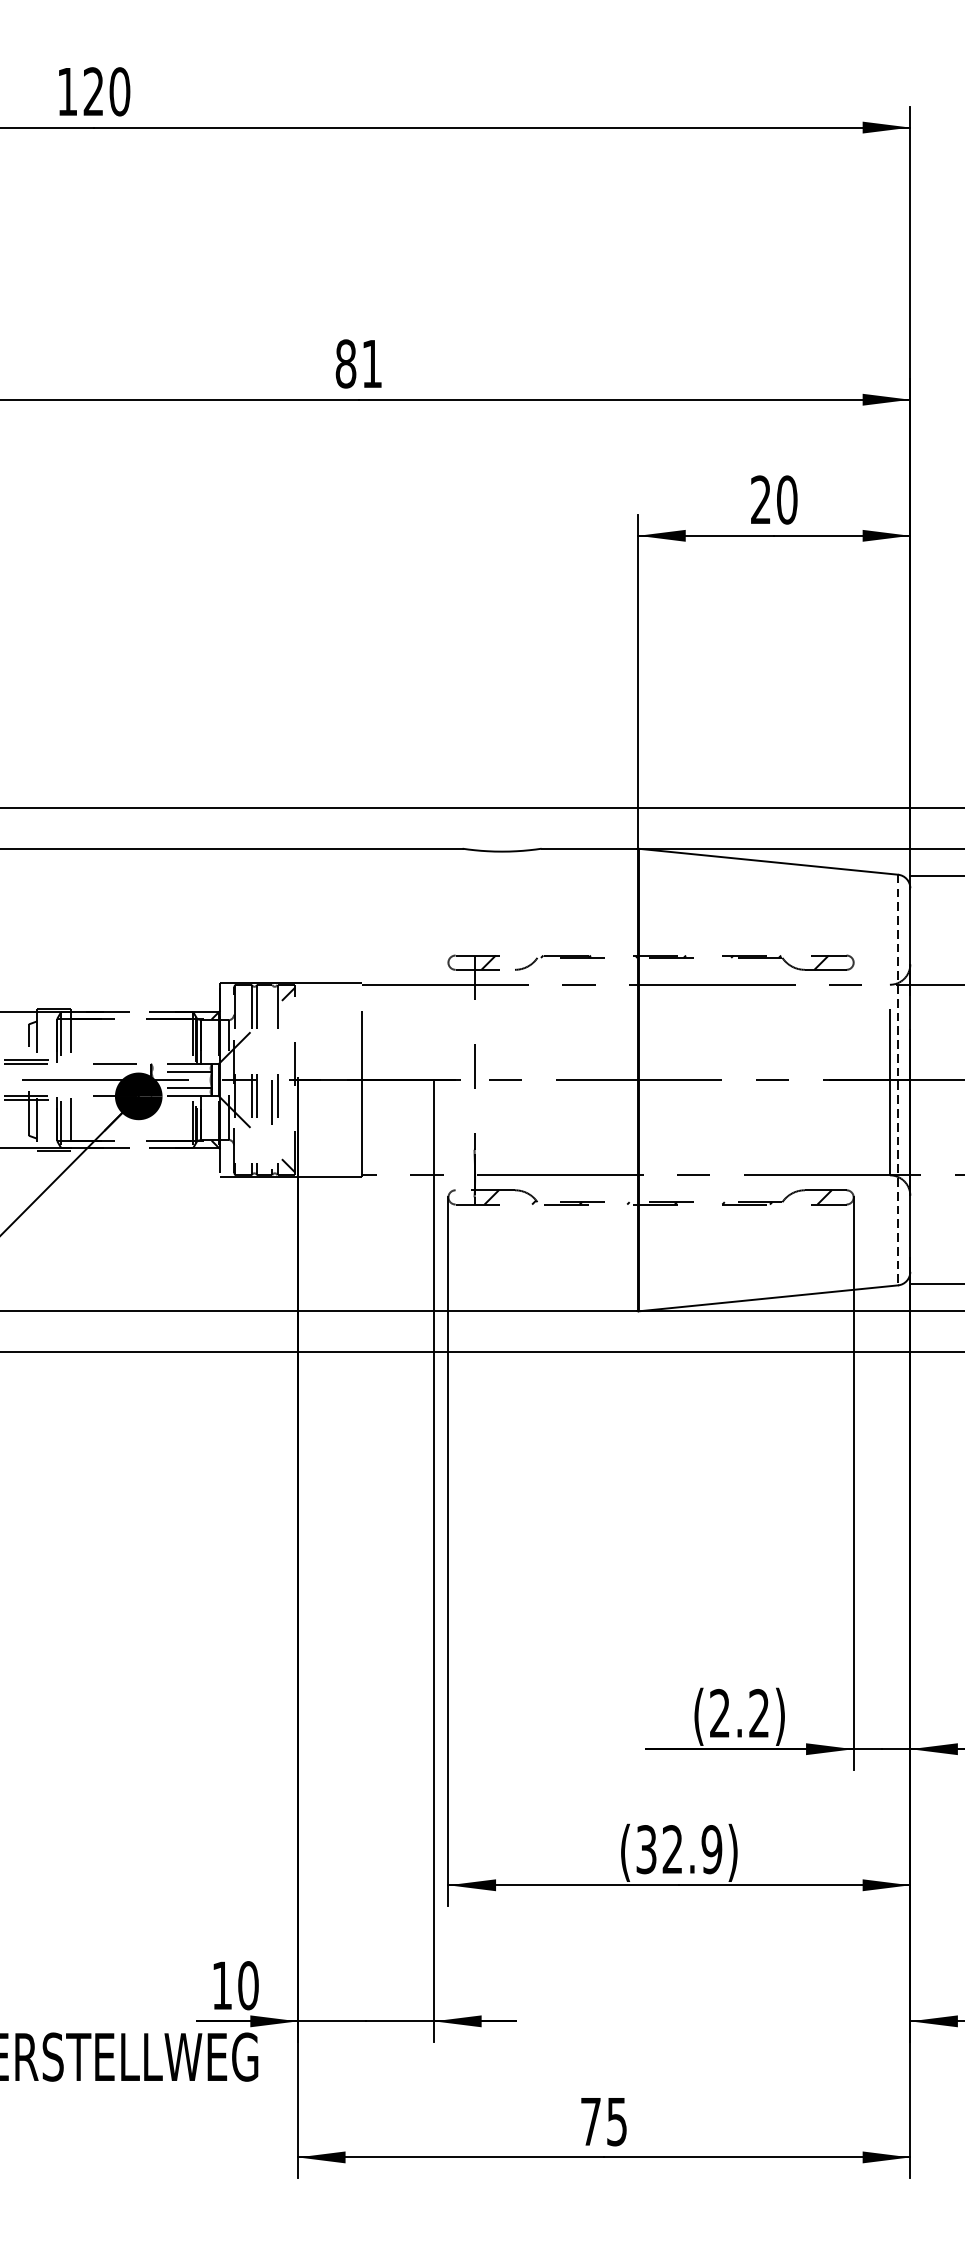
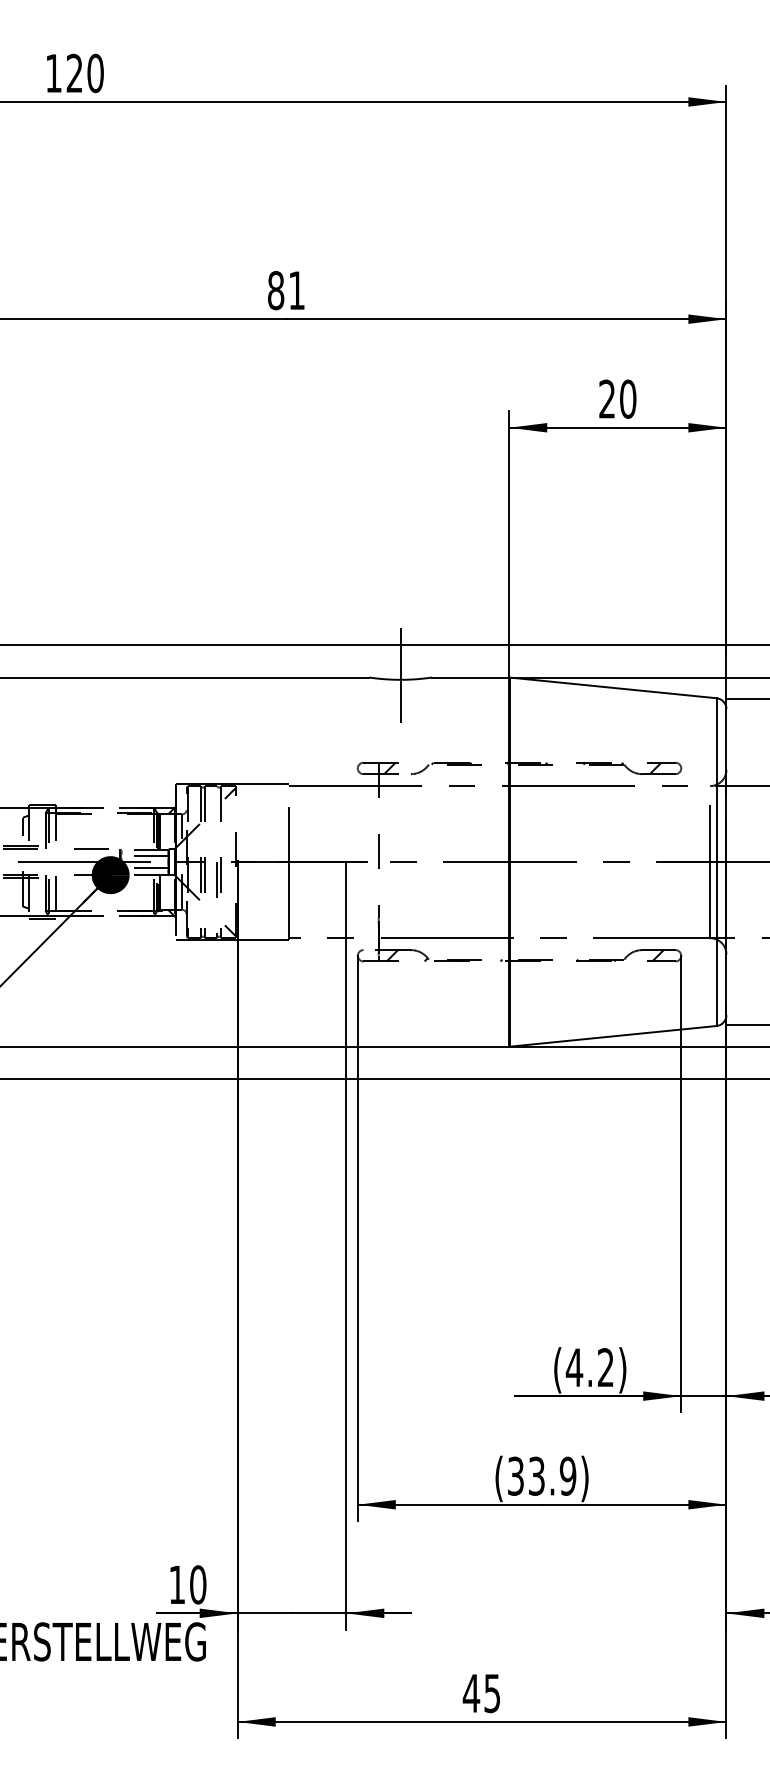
line: (501, 846) -> (400, 675), added
line: (897, 1080) -> (716, 862), dashed -> solid
text: (719, 1713) -> (574, 1367), (2.2) -> (4.2)
text: (672, 1849) -> (536, 1476), (32.9) -> (33.9)
text: (590, 2121) -> (471, 1693), 75 -> 45

